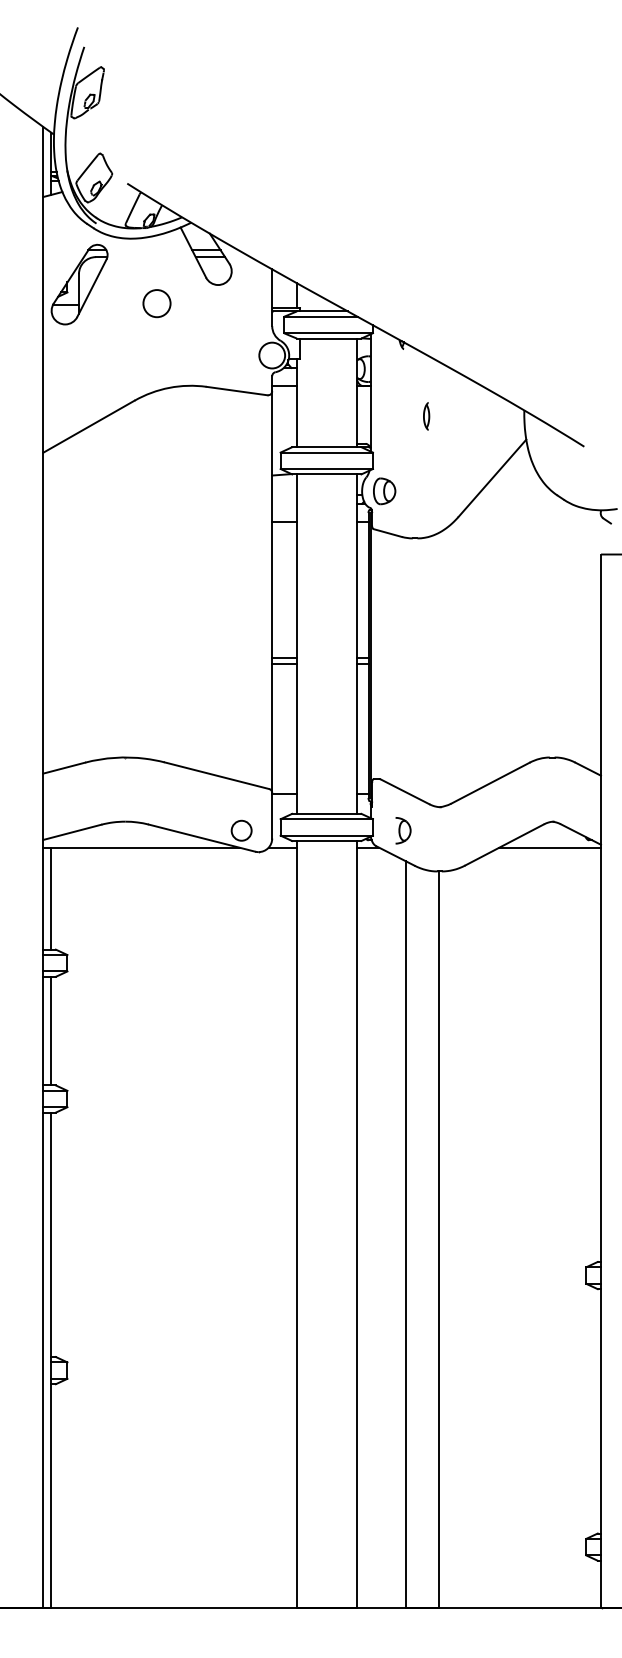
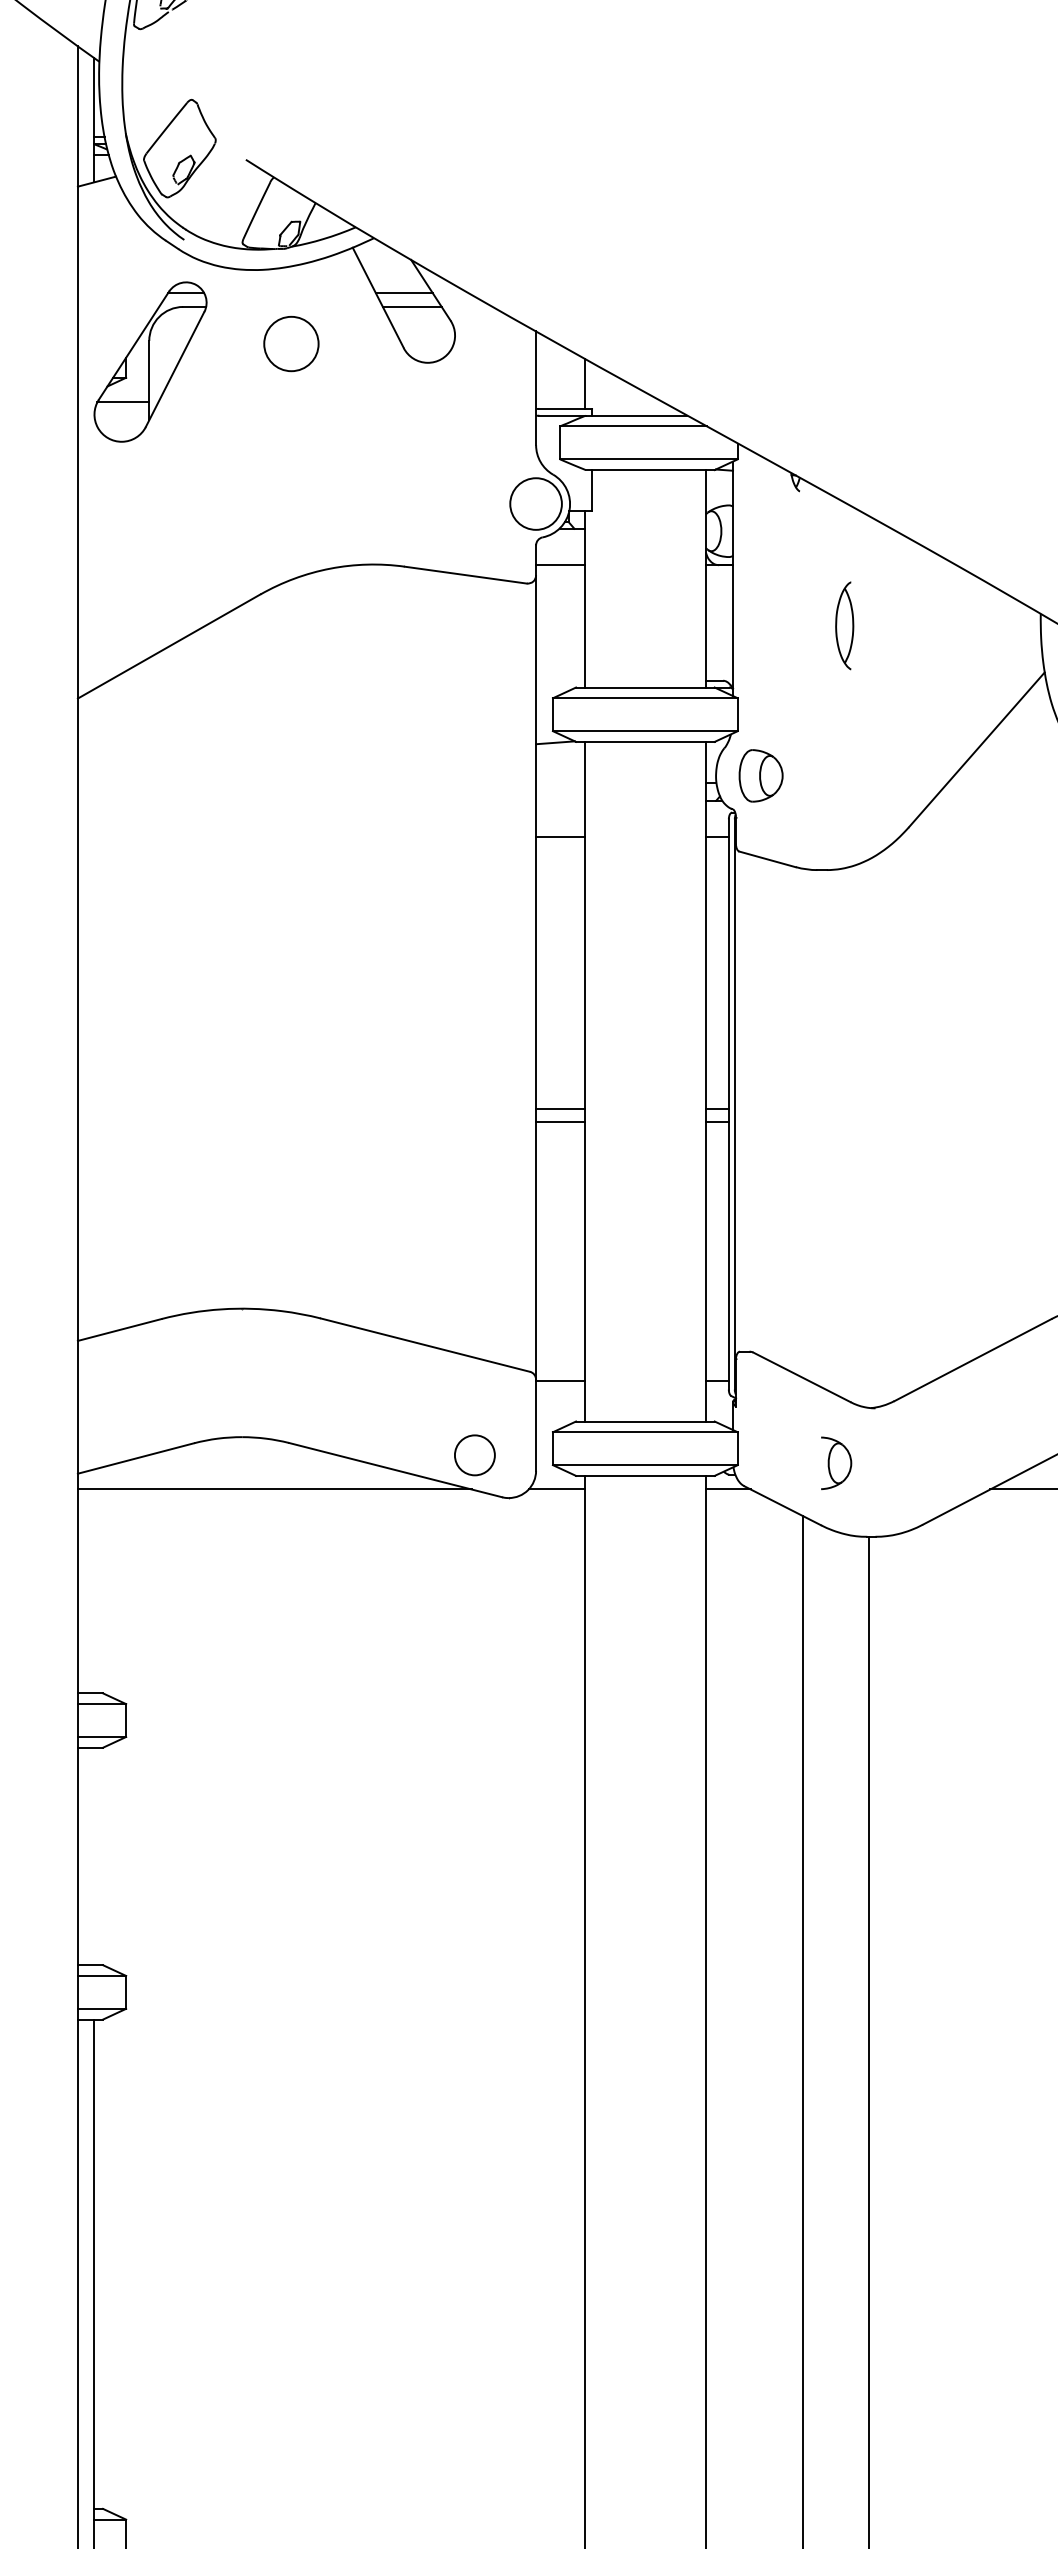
circle: (156, 303) -> (290, 343), moved
part: (426, 416) -> (844, 626), size x1.6
part: (403, 830) -> (836, 1462), moved
line: (51, 898) -> (94, 1590), removed
line: (51, 1030) -> (94, 1855), removed

